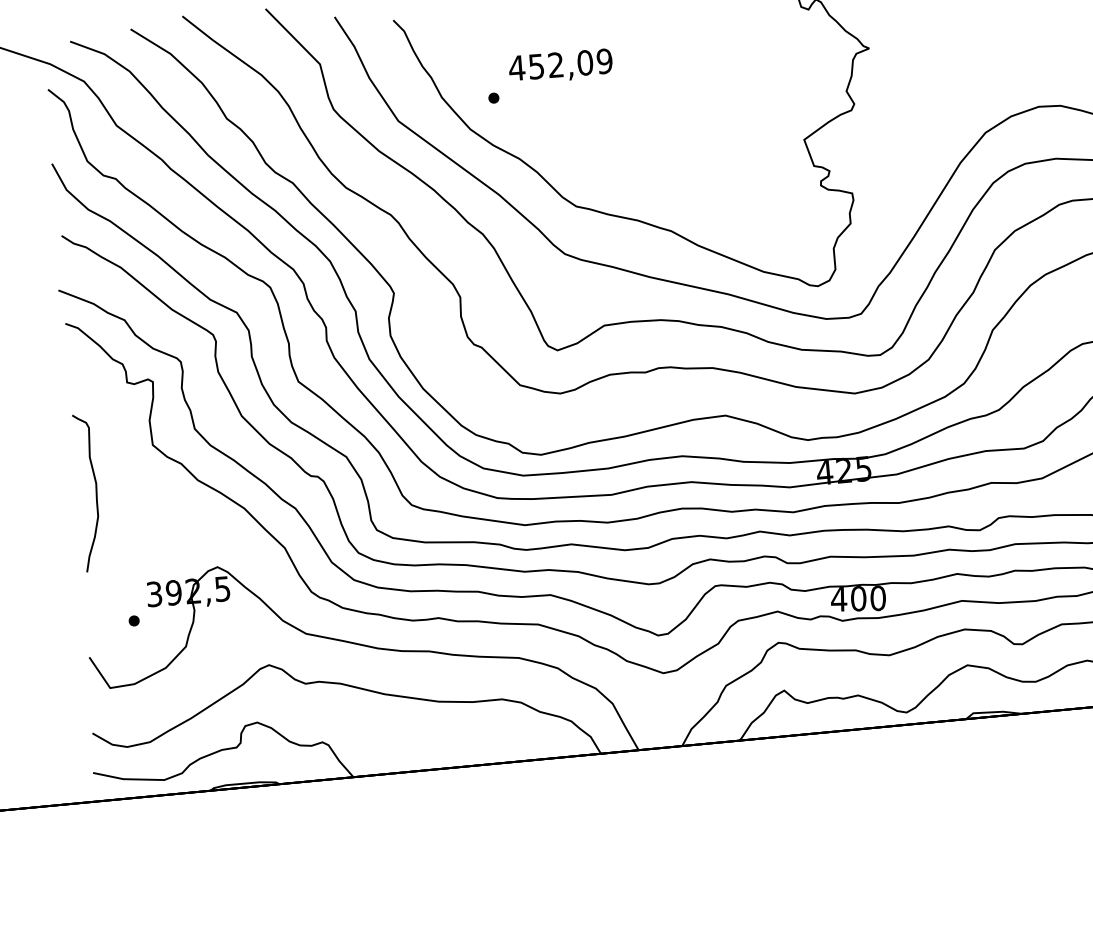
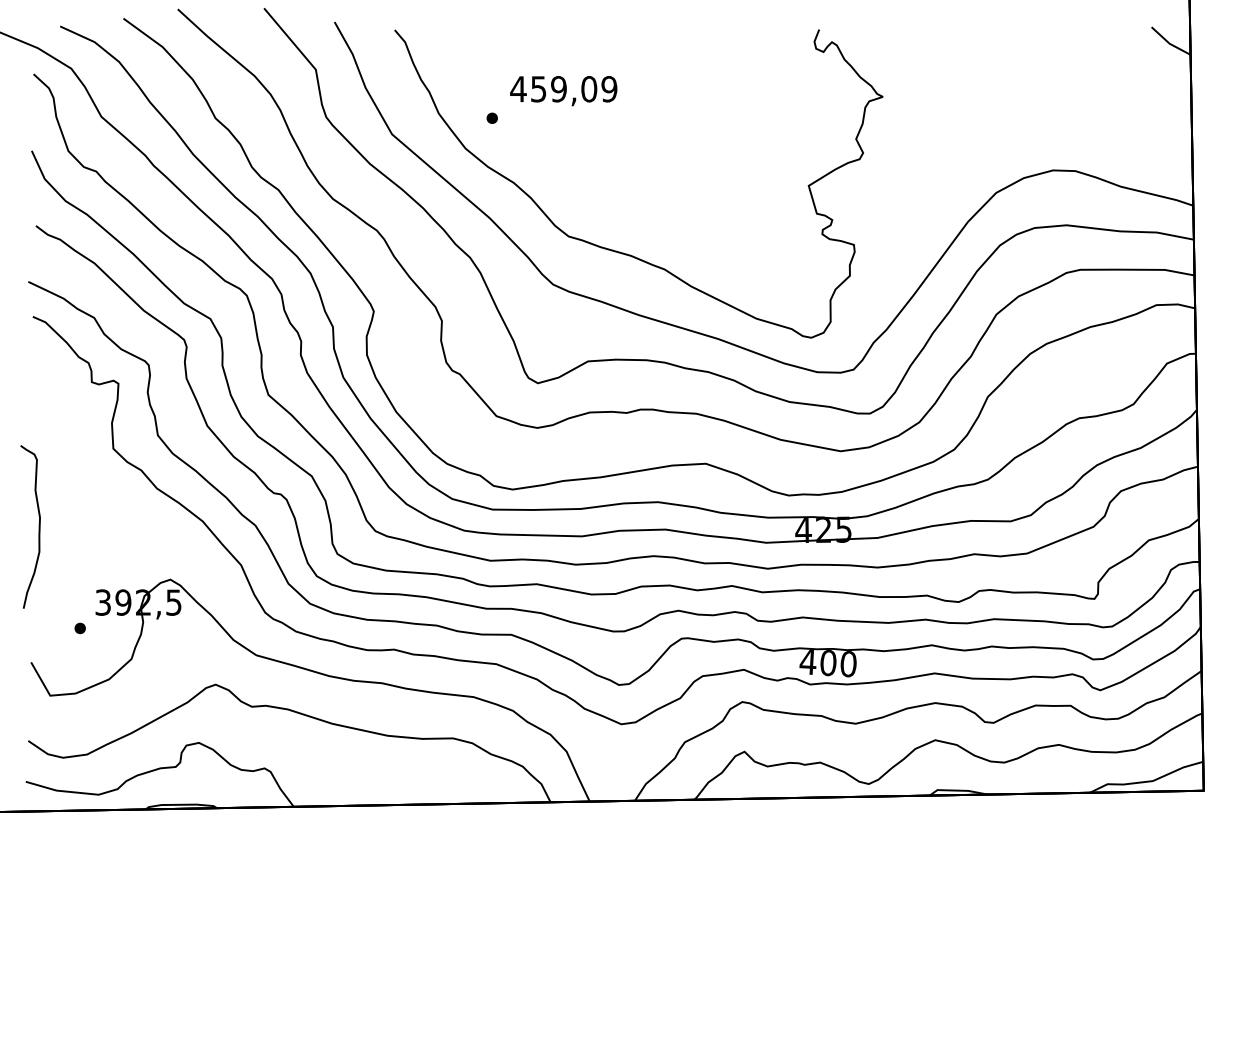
text: (555, 65) -> (558, 89), 452,09 -> 459,09
curve: (95, 491) -> (38, 526), moved

